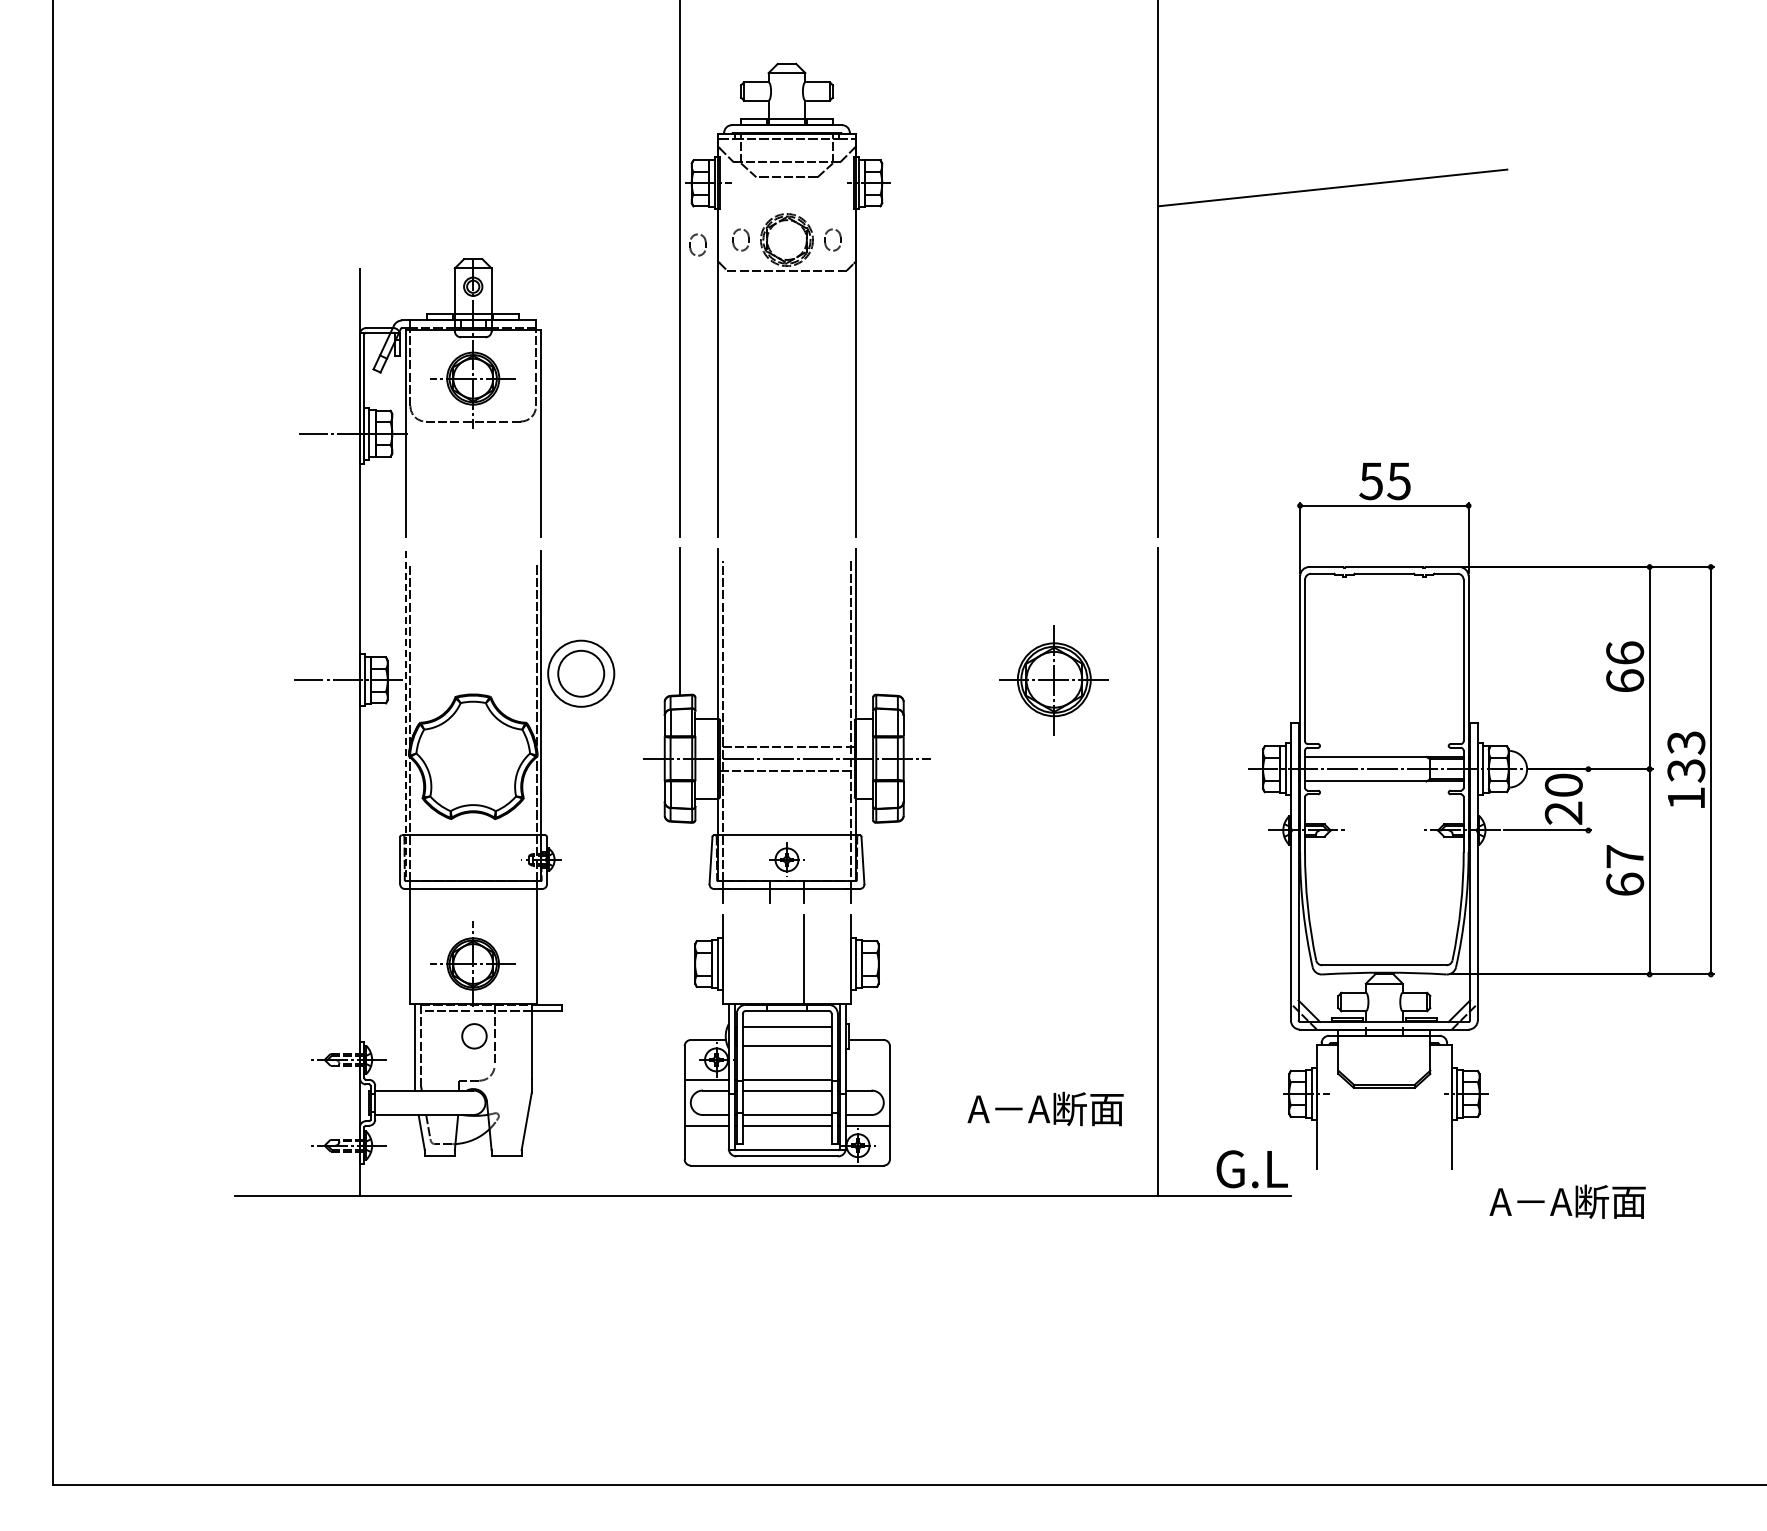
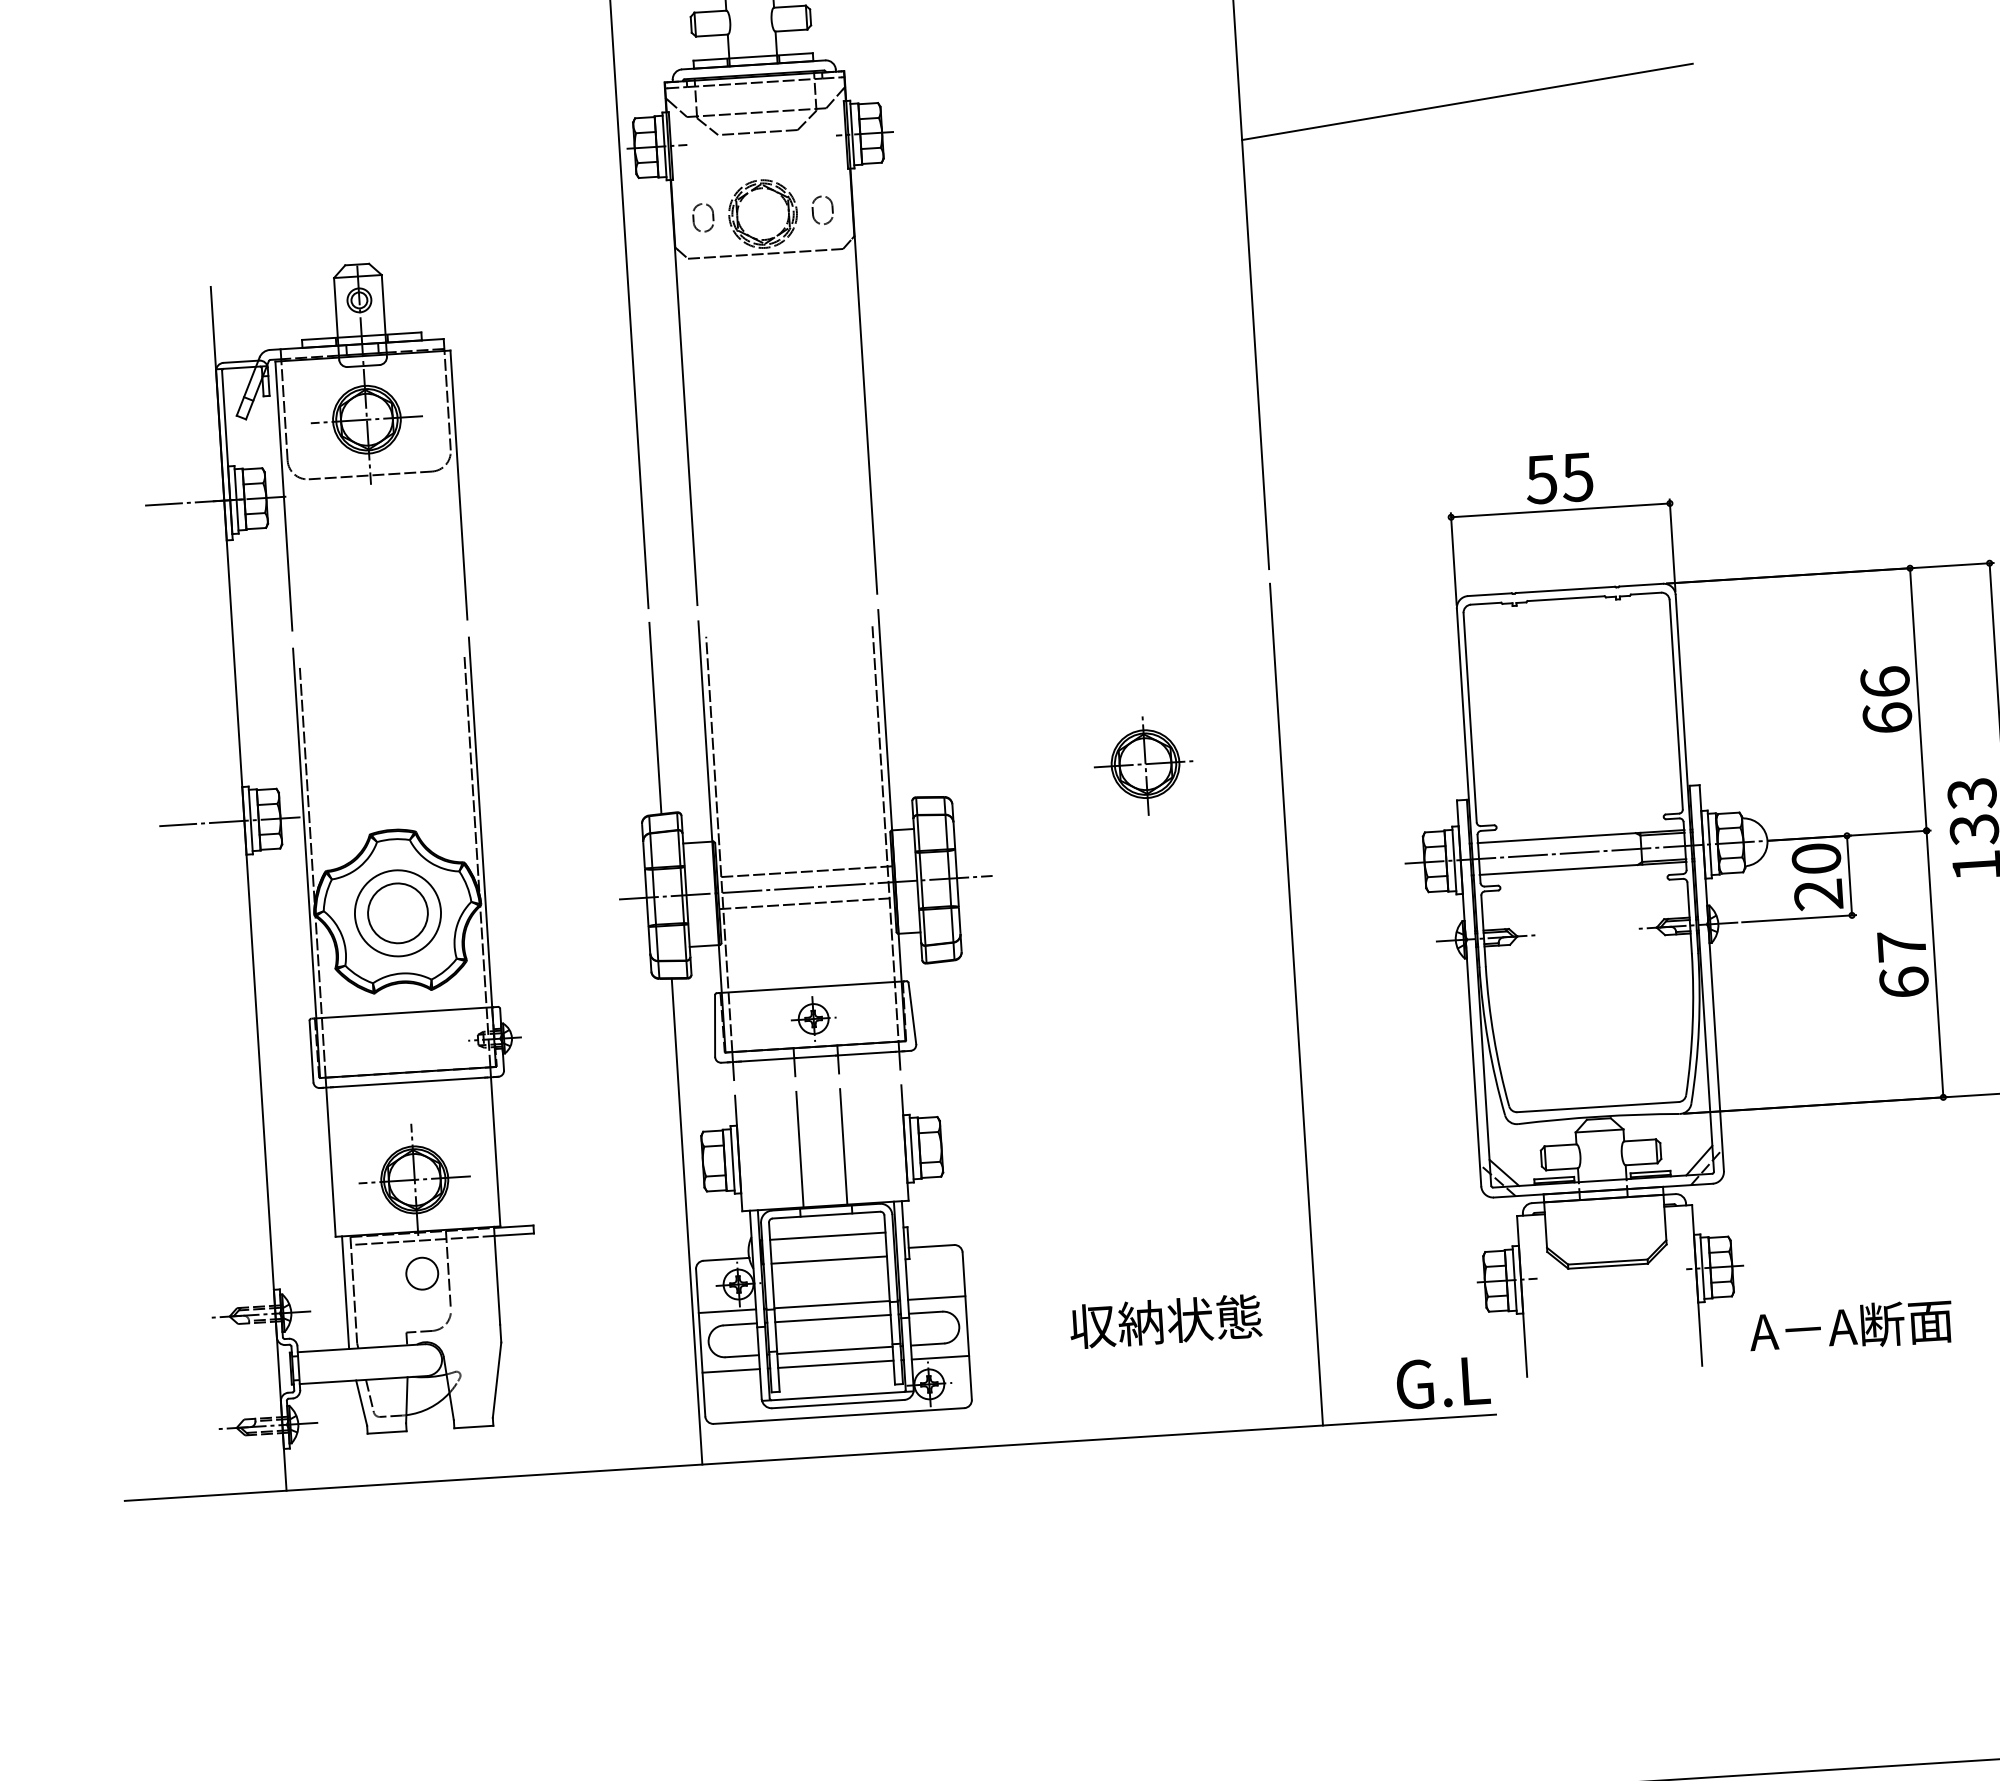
part: (690, 244) -> (638, 227), removed
part: (581, 673) -> (398, 912), moved
part: (1052, 681) -> (1143, 765), size x0.71
line: (405, 716) -> (306, 863), dashed -> solid
line: (1588, 799) -> (1849, 875), added
line: (770, 958) -> (800, 1148), added
line: (680, 1009) -> (687, 1222), added
line: (867, 1079) -> (936, 1297), added
text: (1045, 1108) -> (1169, 1320), A－A断面 -> 収納状態
text: (1567, 1201) -> (1850, 1326), moved

